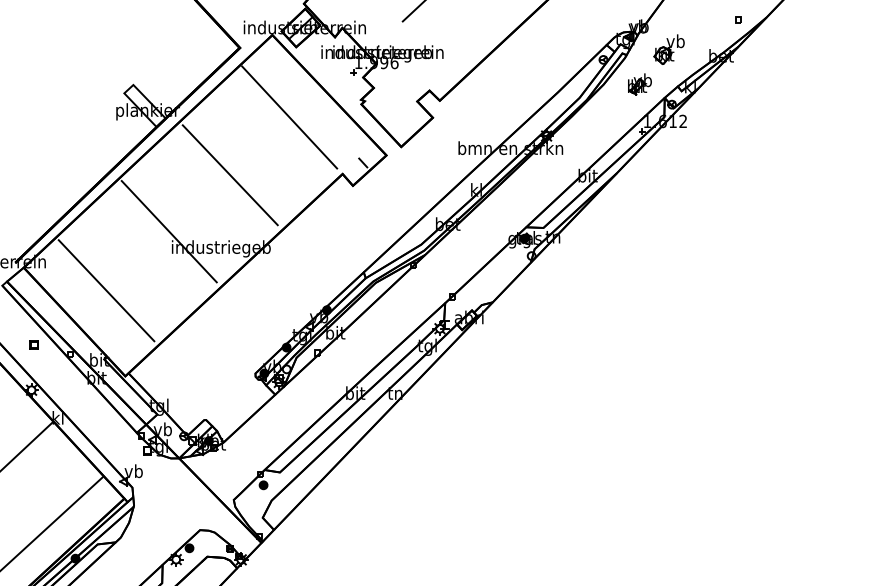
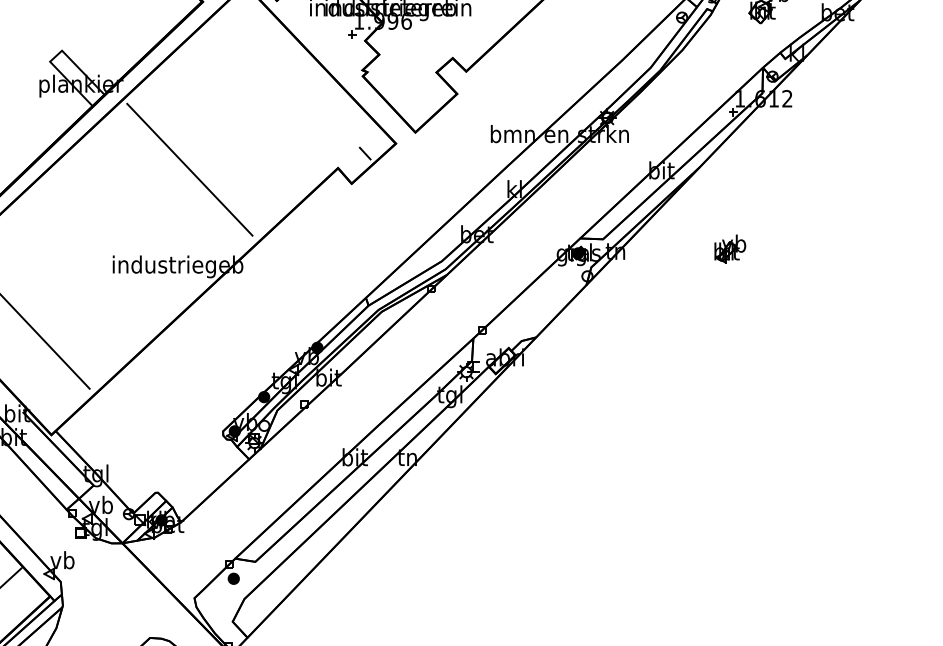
part: (639, 84) -> (729, 249), moved
line: (289, 117) -> (267, 93), removed
line: (168, 231) -> (108, 243), removed

